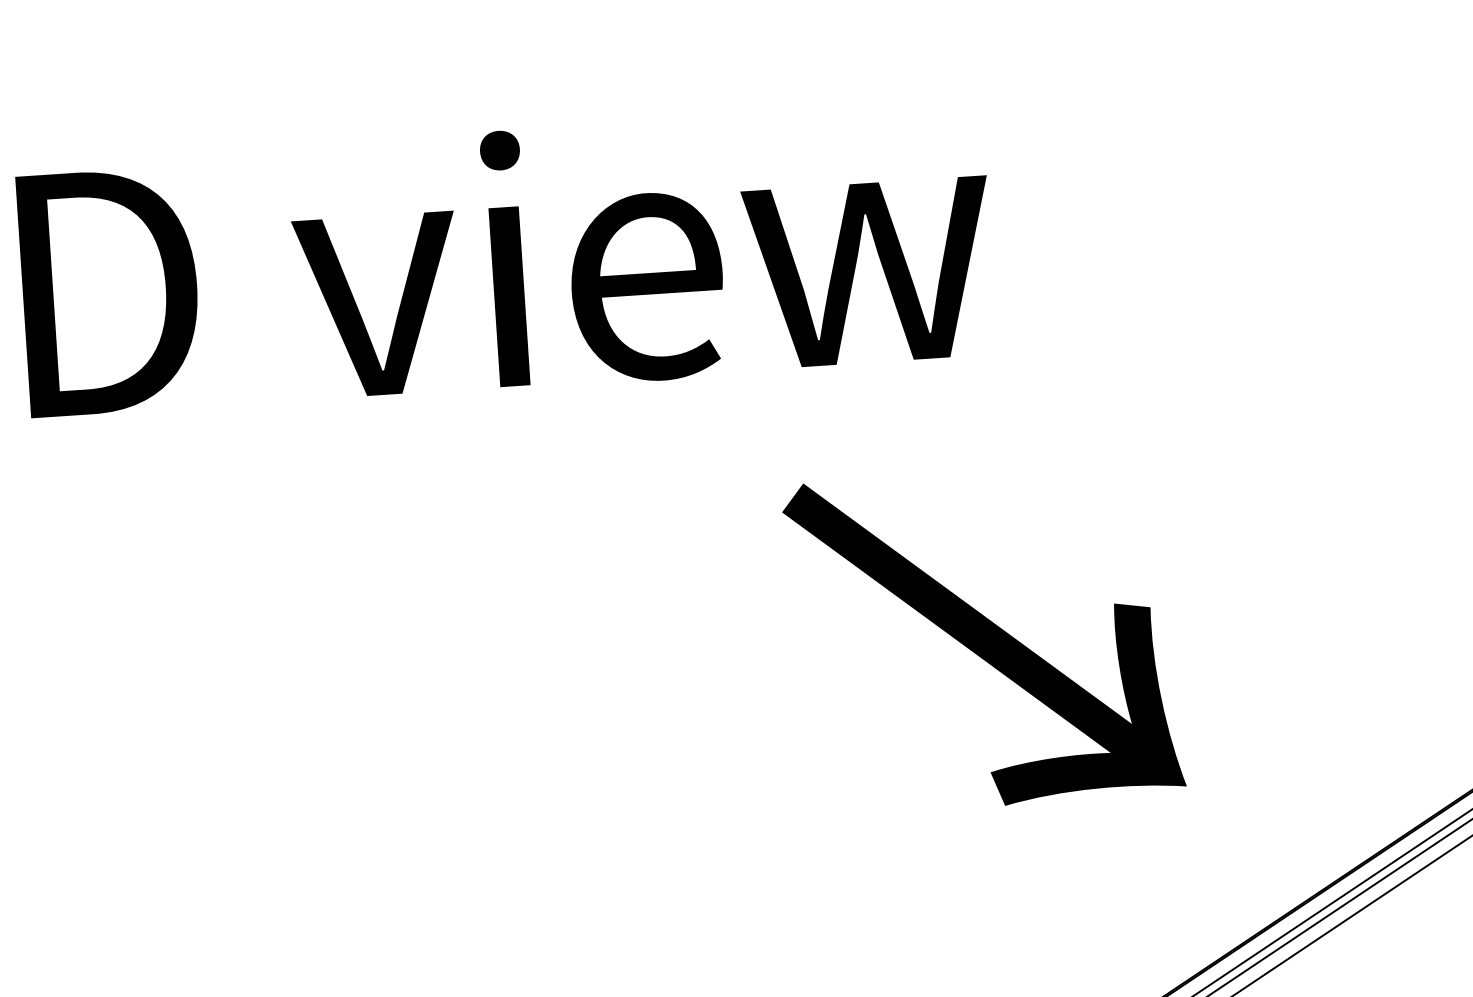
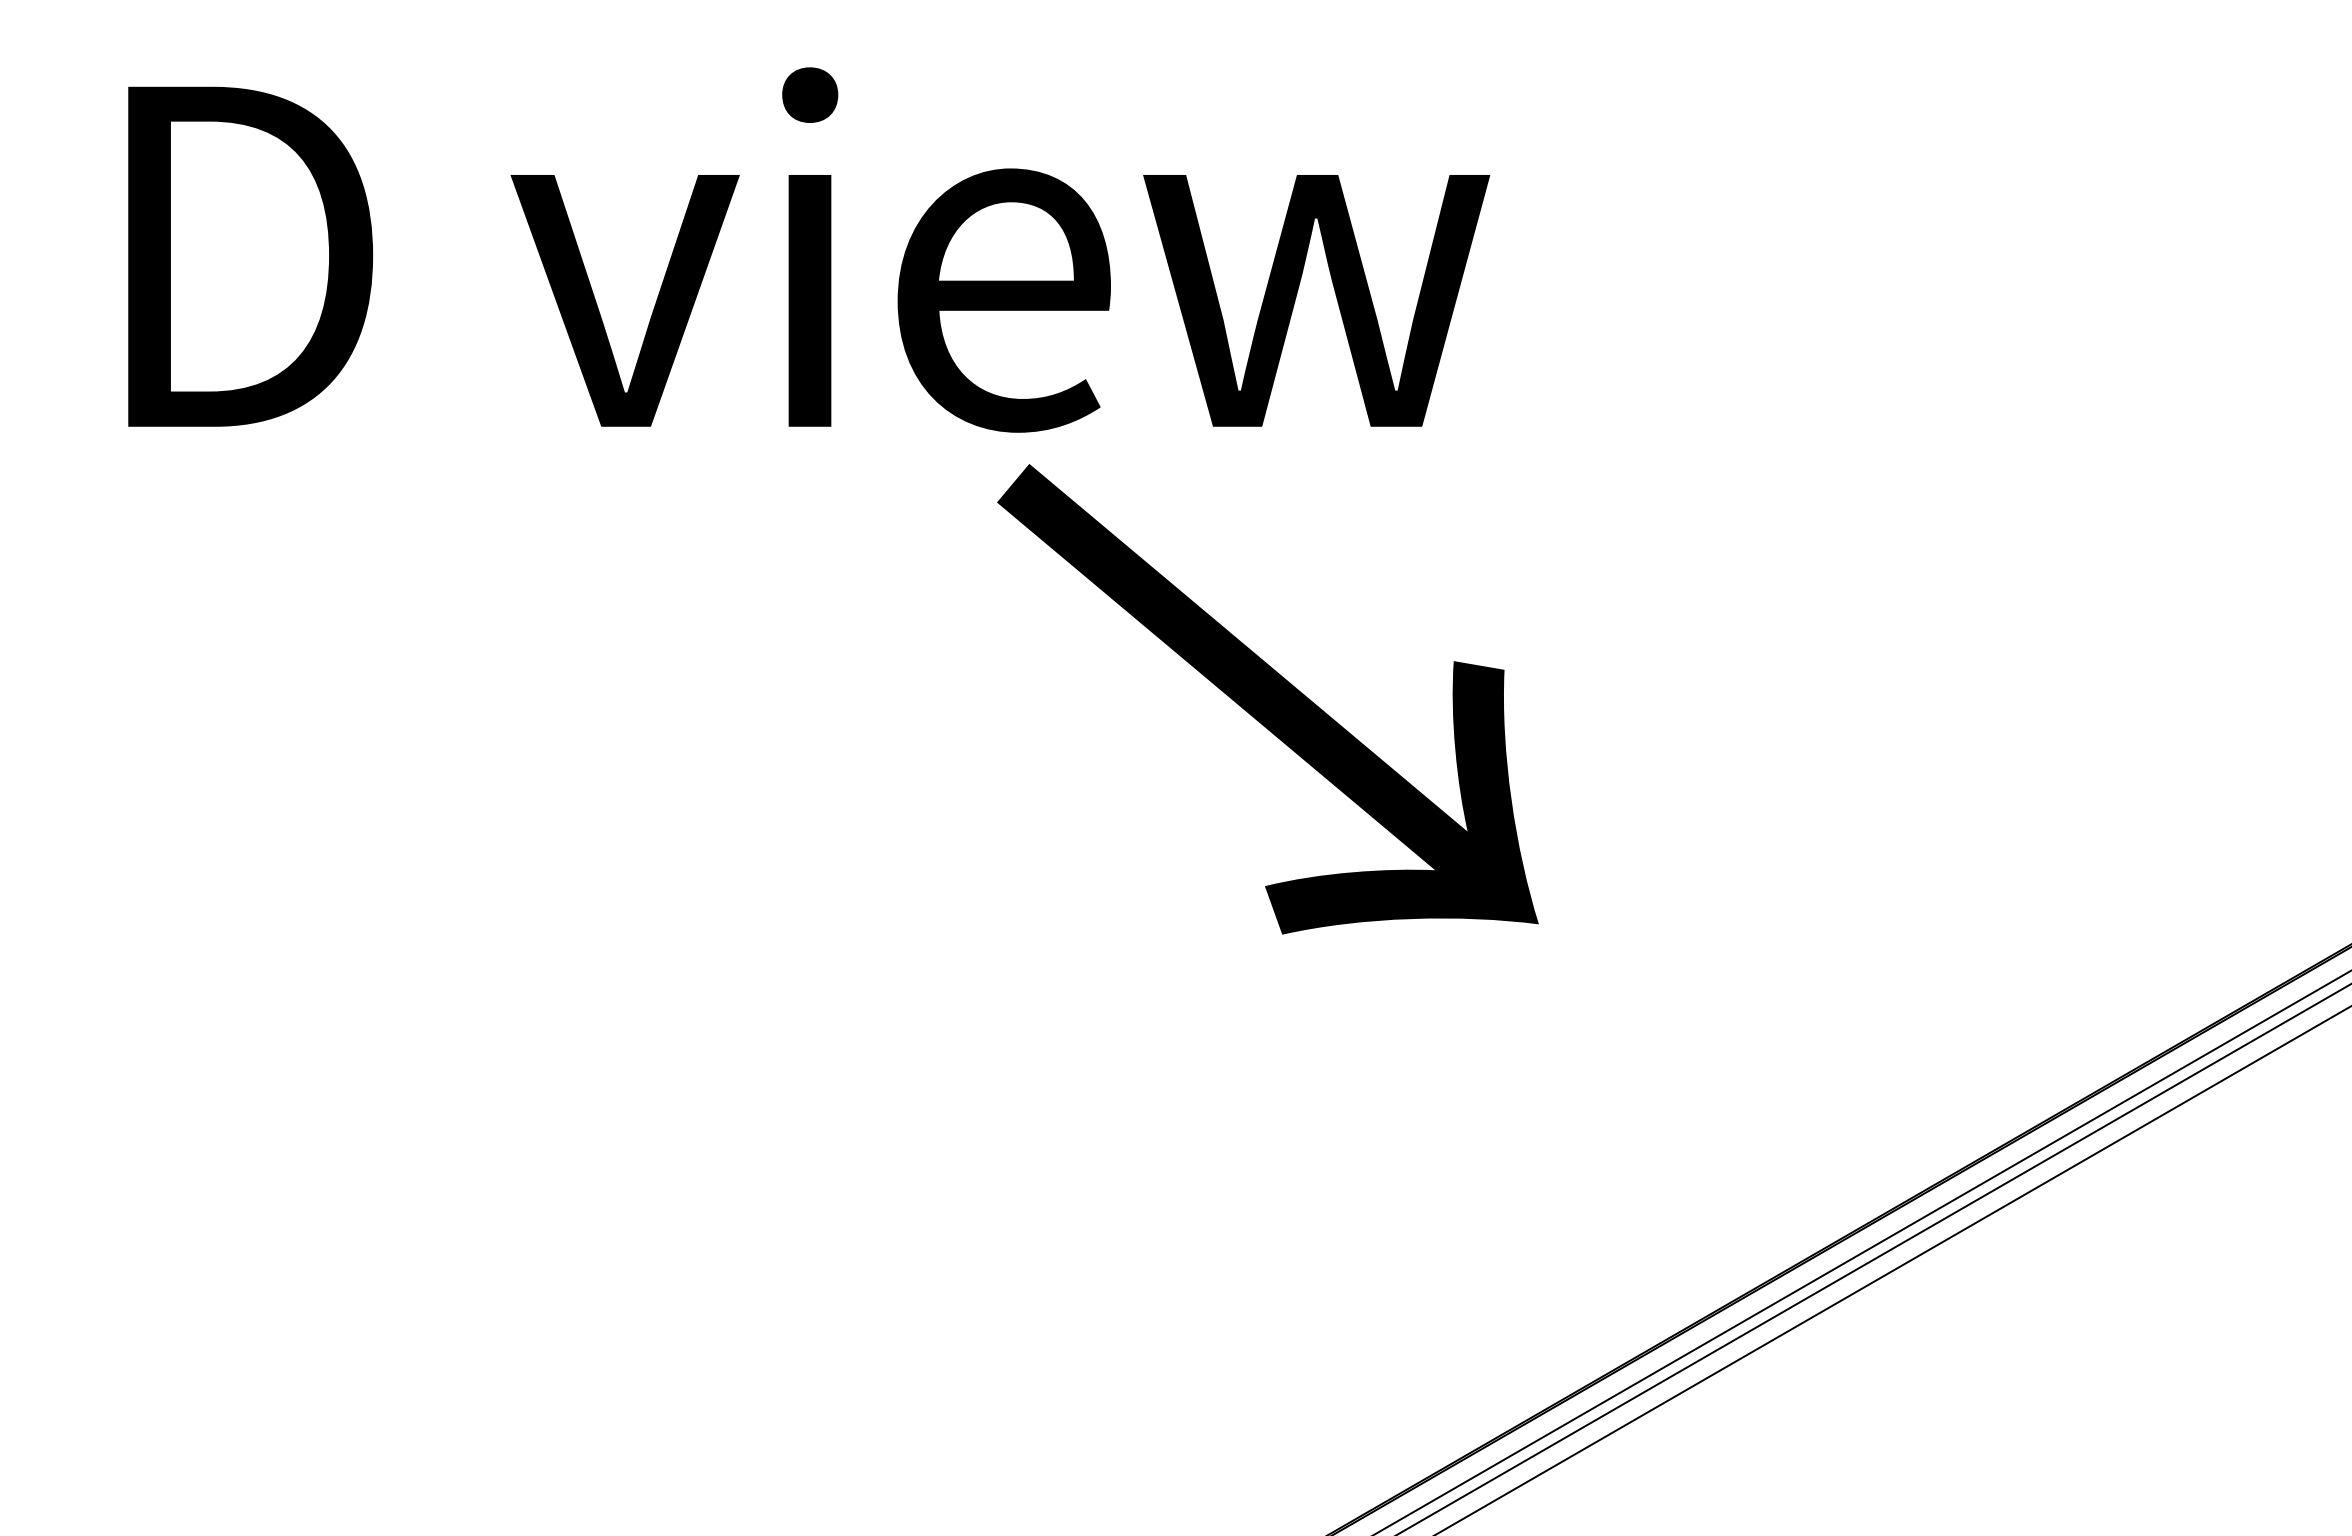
text: (983, 639) -> (1267, 699), moved

